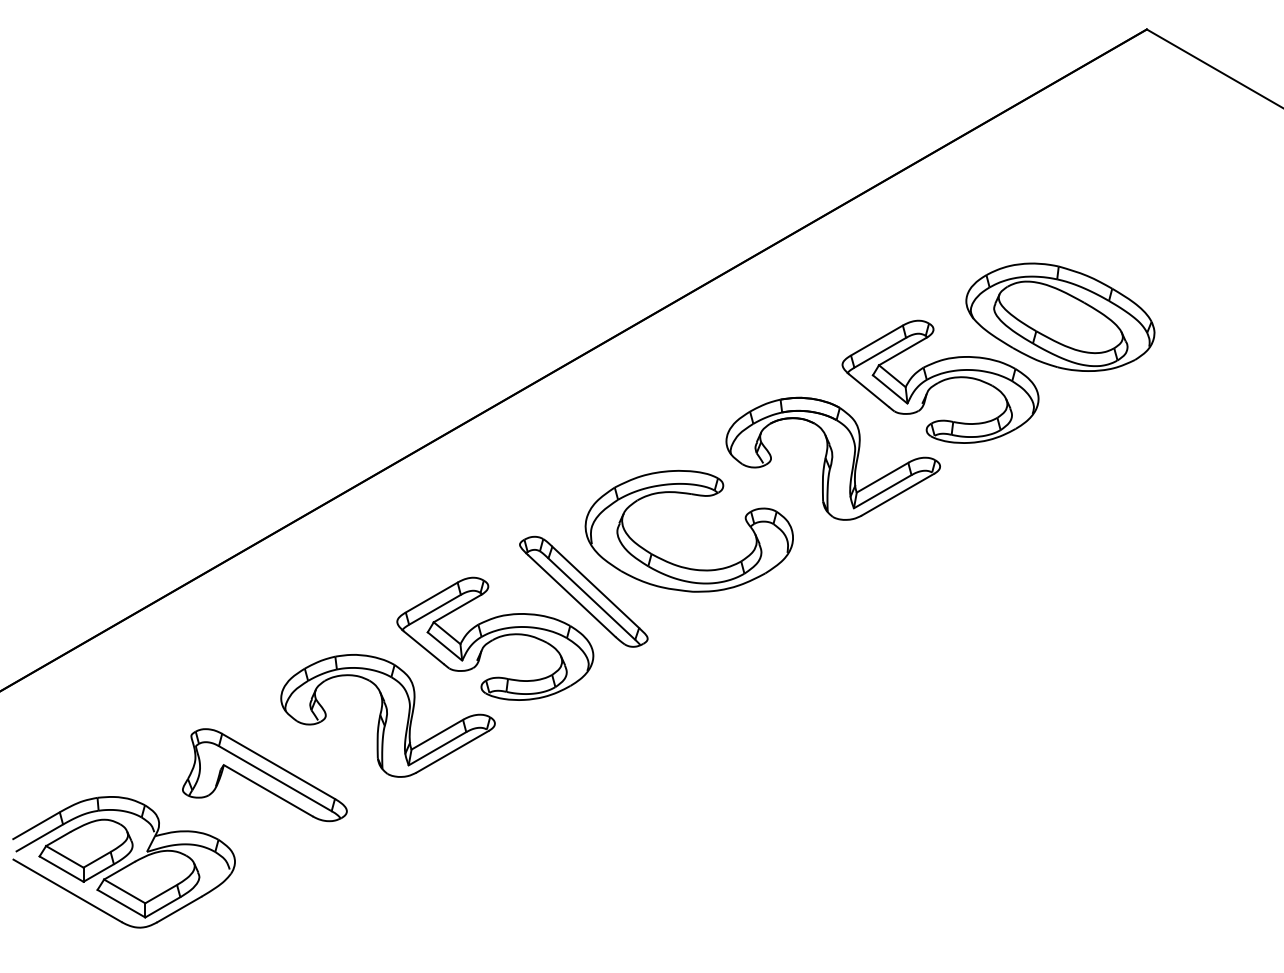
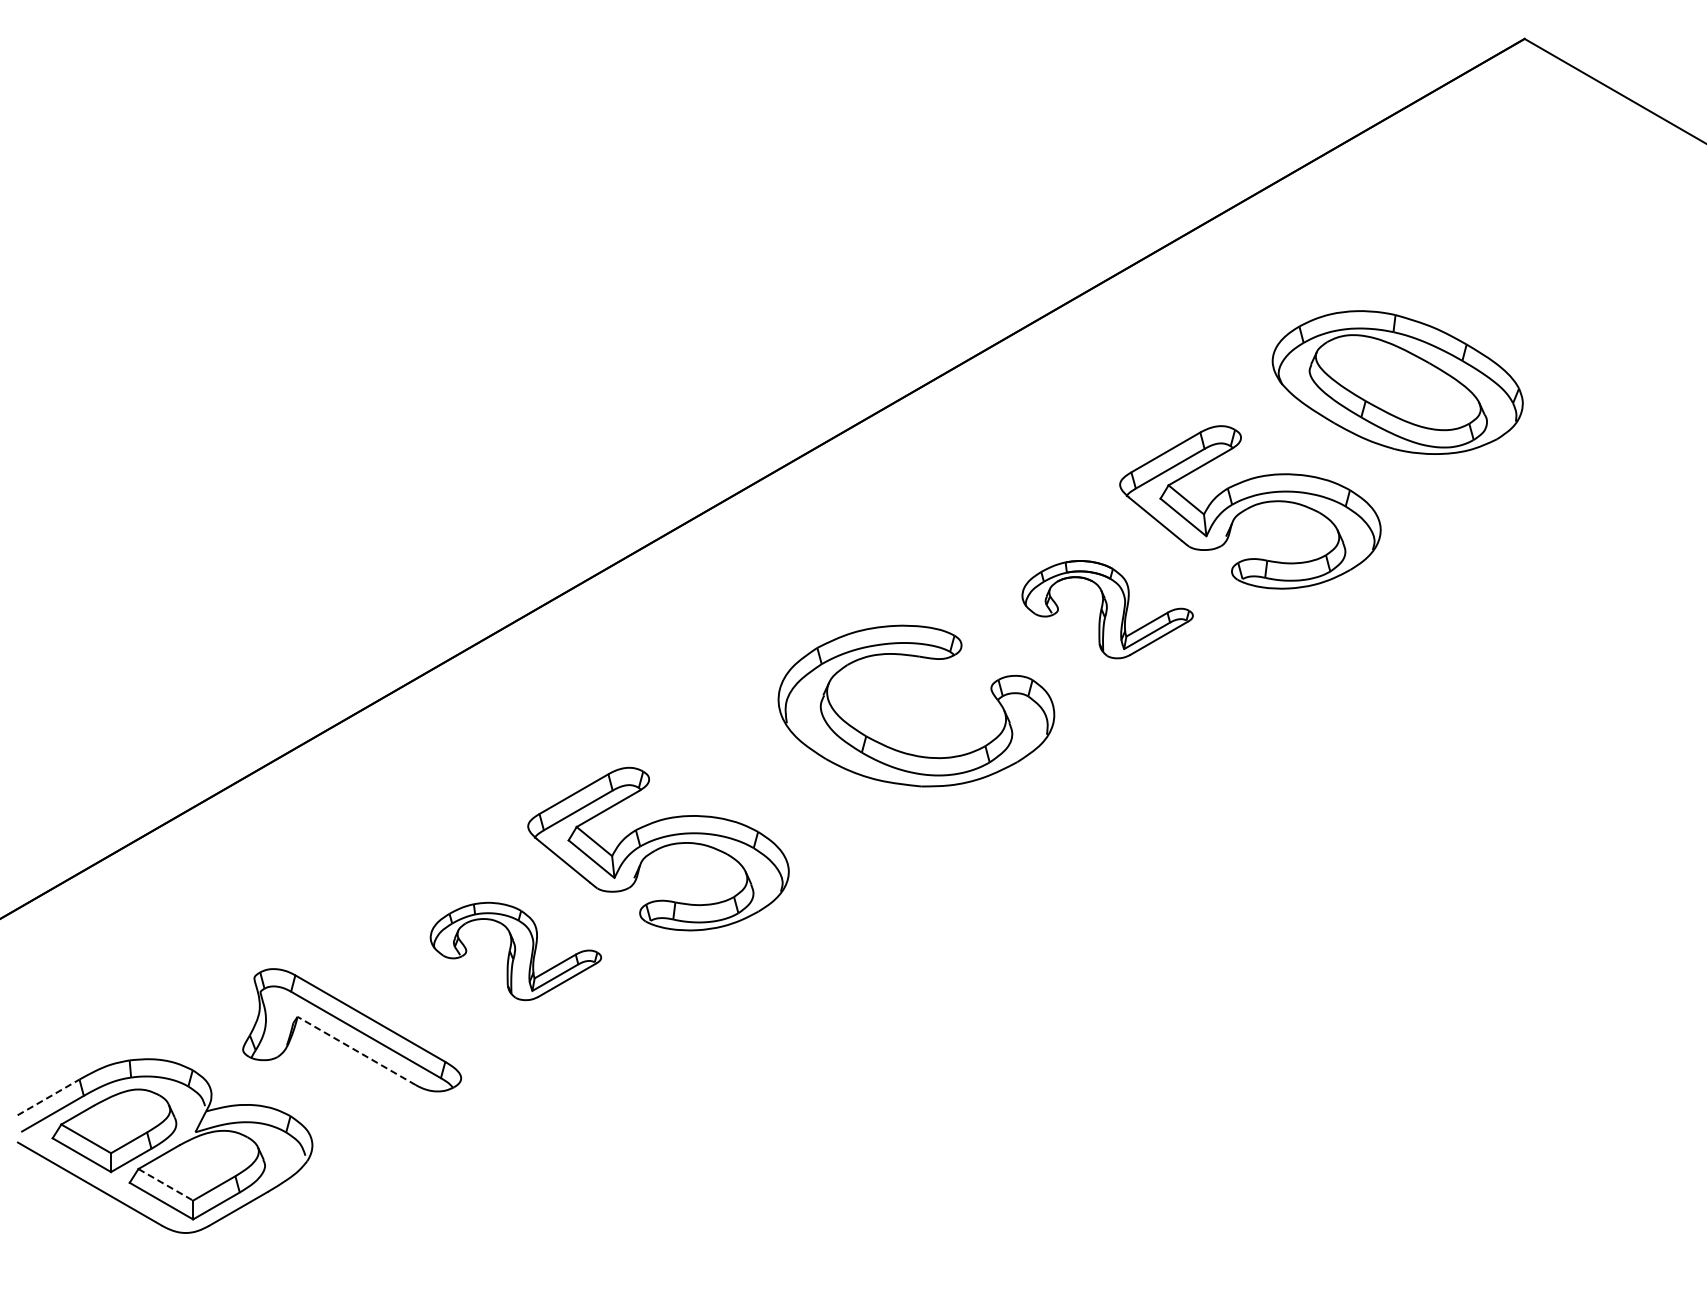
part: (1060, 317) -> (1397, 382), moved
part: (833, 458) -> (1107, 609), size x0.6
part: (583, 591) -> (775, 786), removed
part: (387, 715) -> (515, 951), size x0.6
line: (268, 790) -> (356, 1050), solid -> dashed
line: (36, 825) -> (48, 1097), solid -> dashed
line: (124, 891) -> (165, 1184), solid -> dashed

